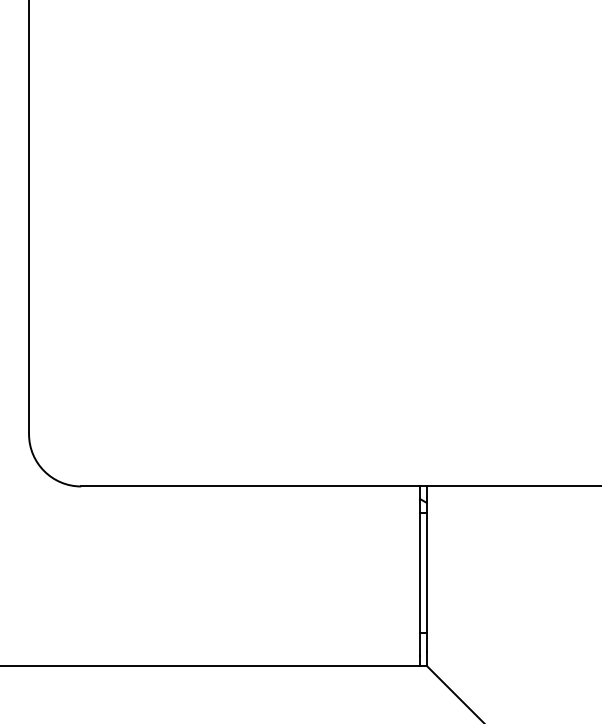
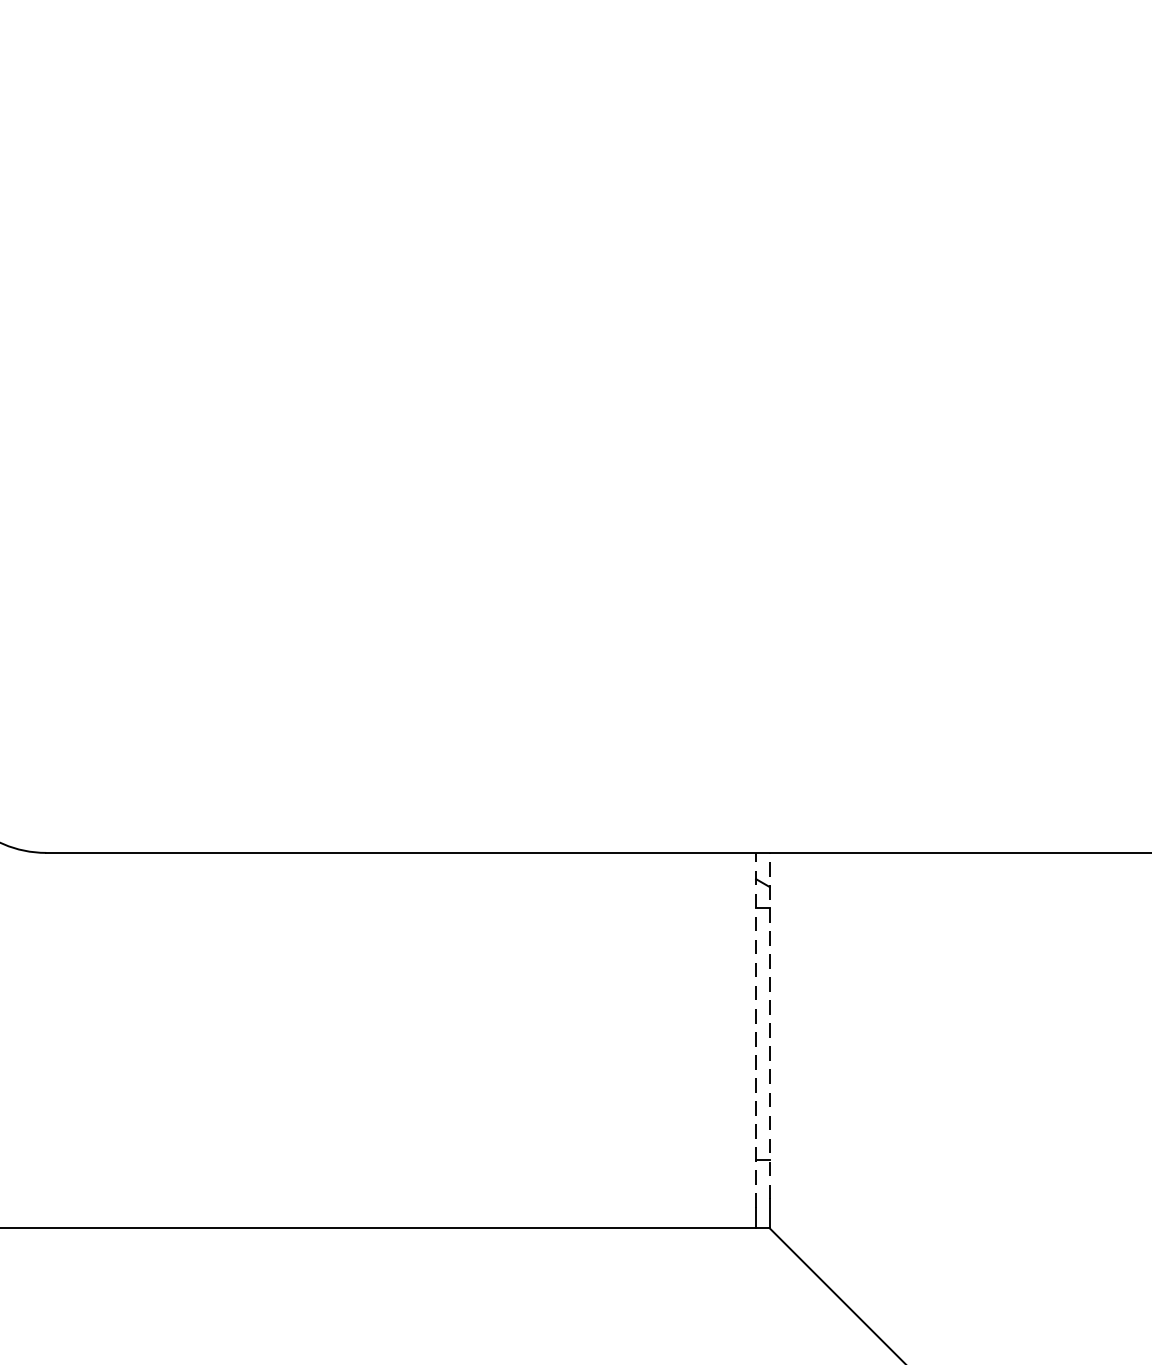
line: (426, 569) -> (769, 1026), solid -> dashed
line: (420, 571) -> (756, 1030), solid -> dashed

